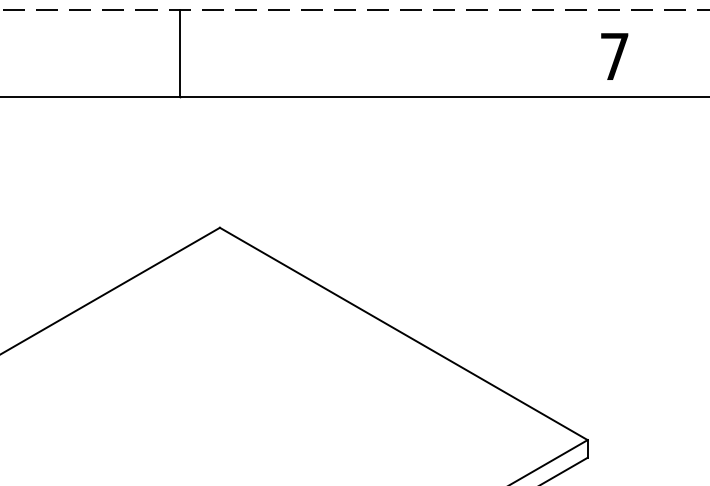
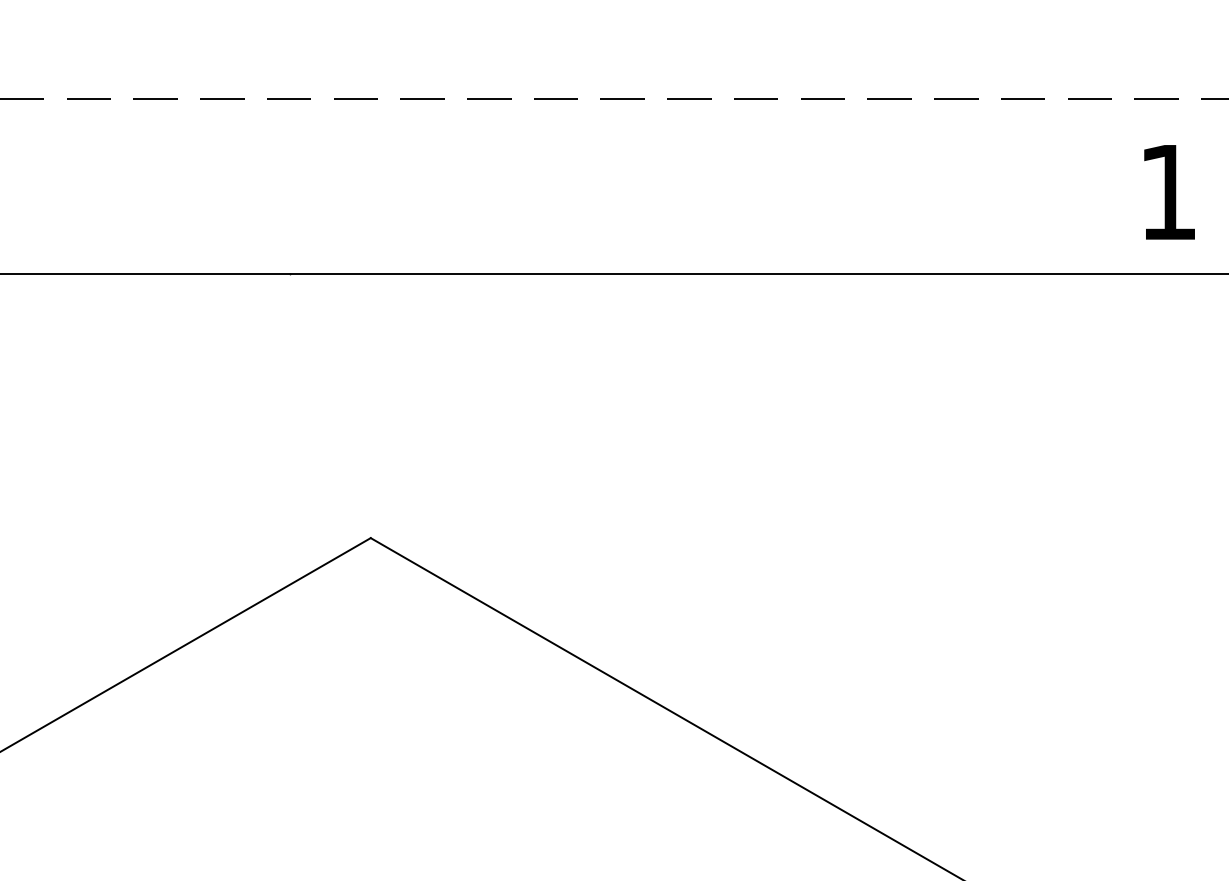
line: (180, 53) -> (291, 185), removed
text: (614, 56) -> (1167, 192), 7 -> 1

